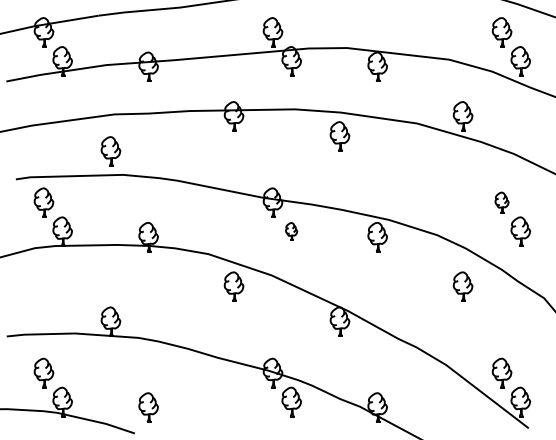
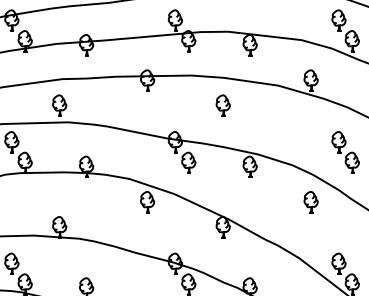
part: (339, 136) -> (222, 105), moved
part: (501, 202) -> (338, 142), size x1.43
part: (291, 231) -> (188, 162), size x1.67

